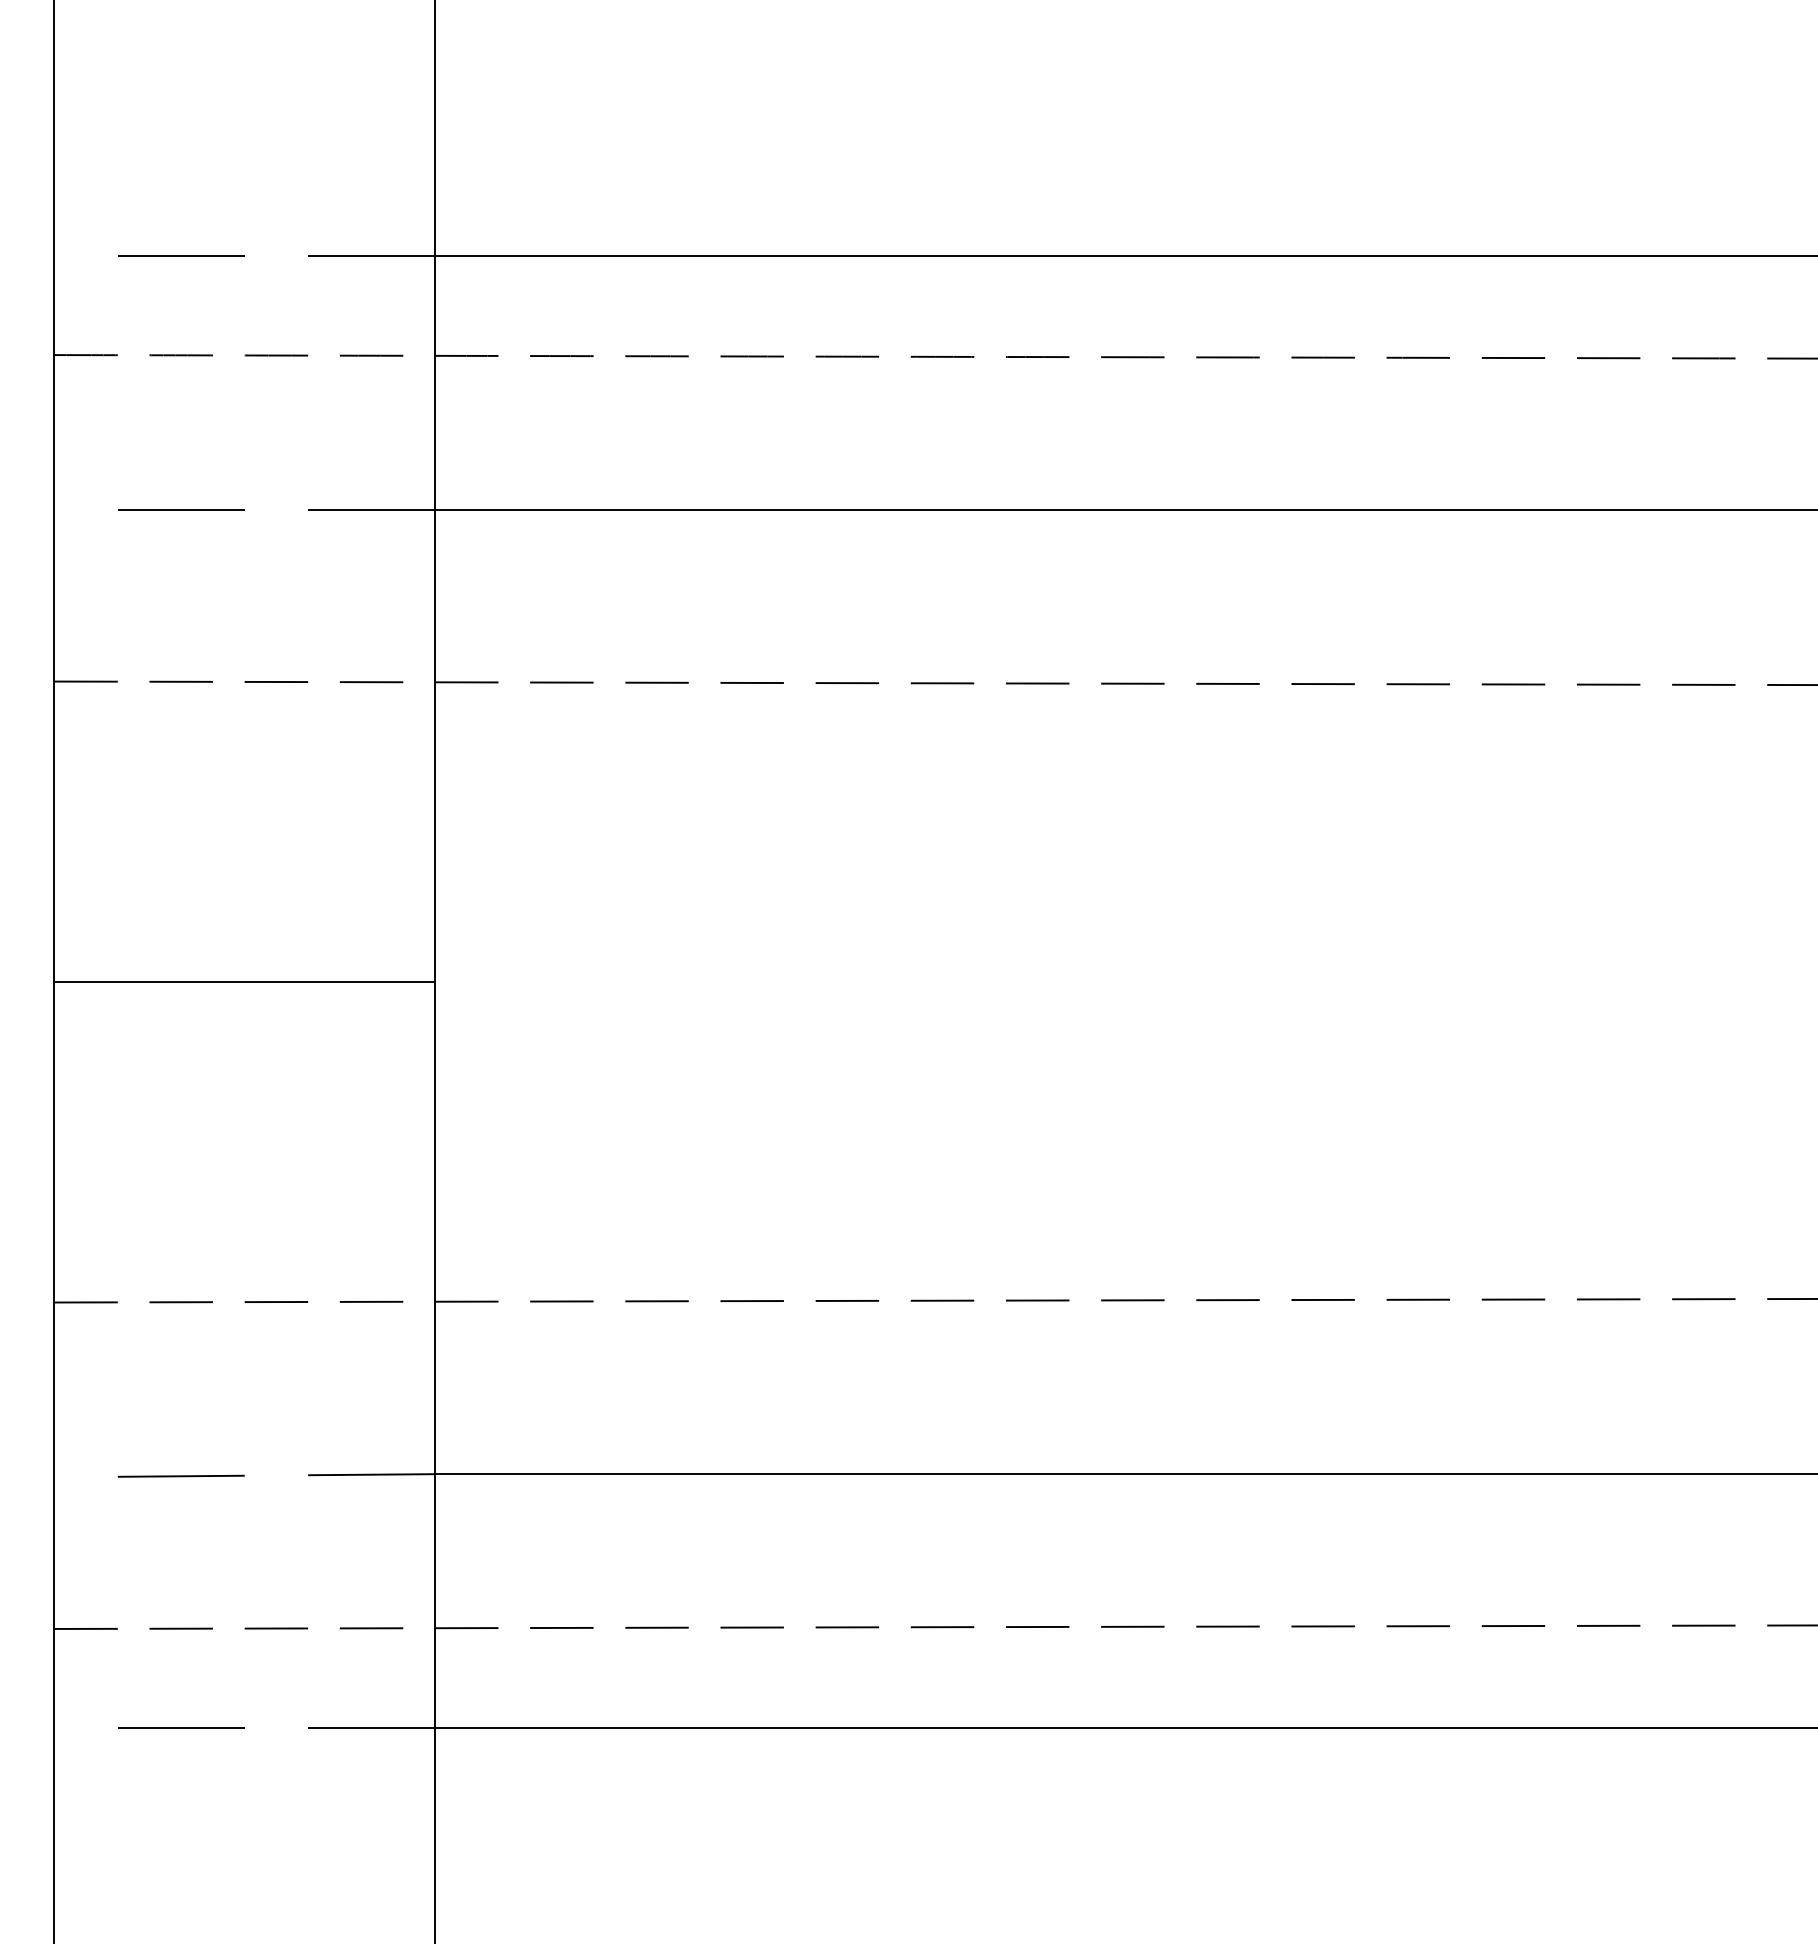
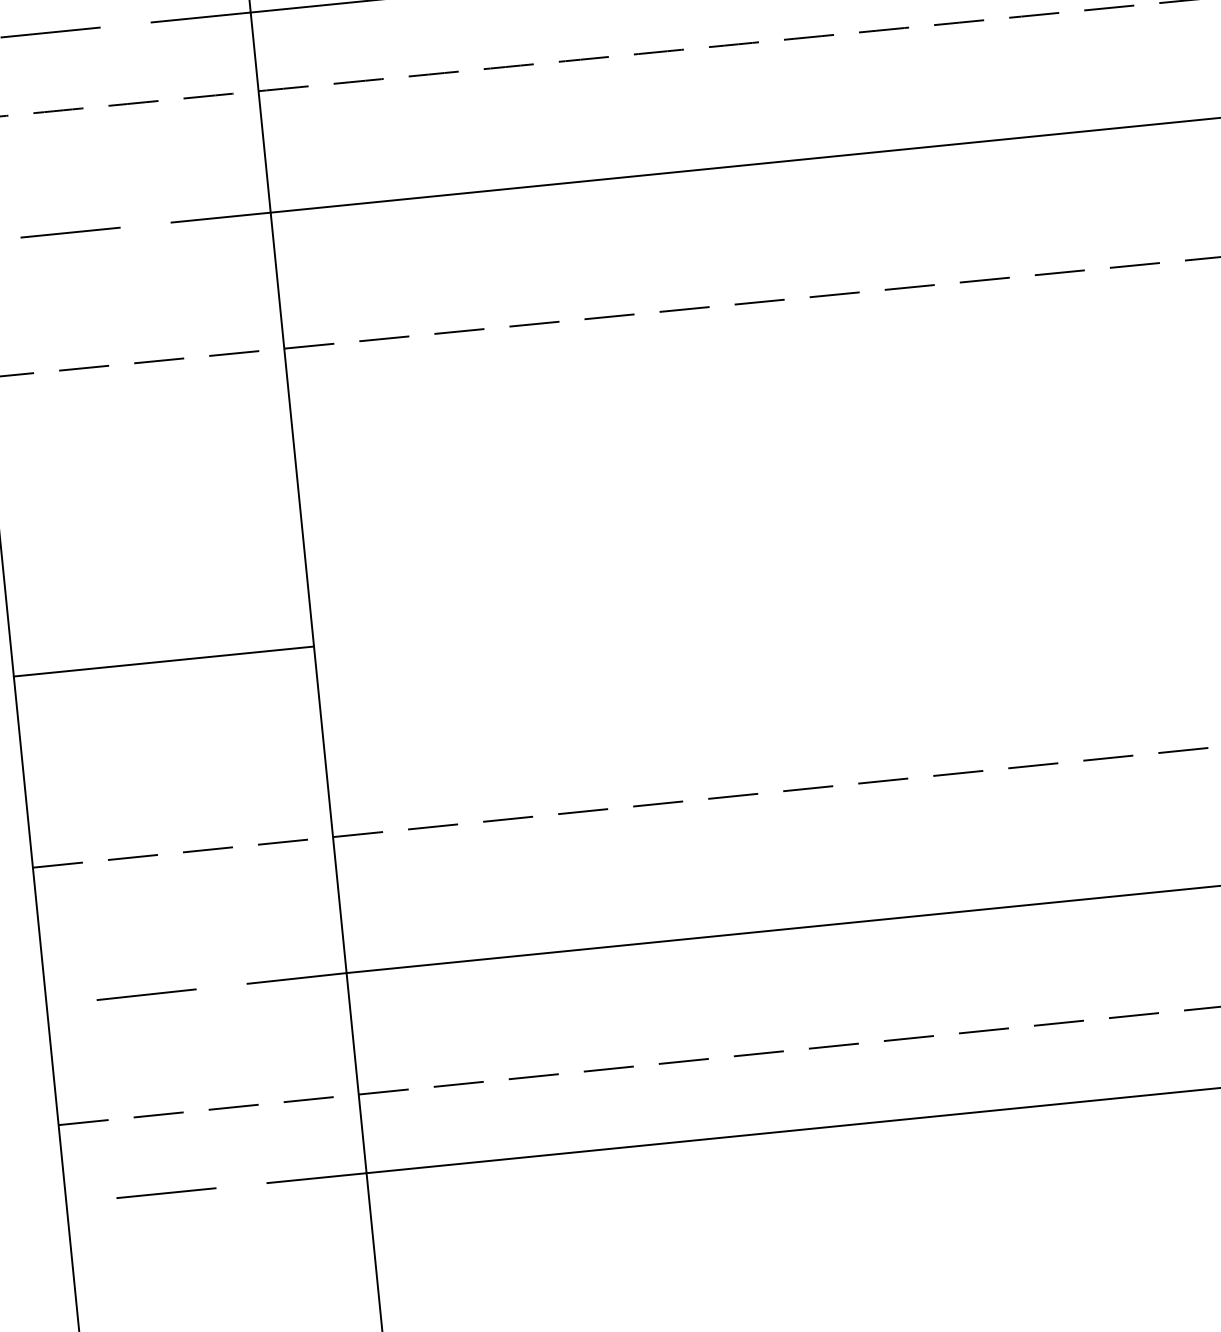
line: (244, 982) -> (163, 661), moved

